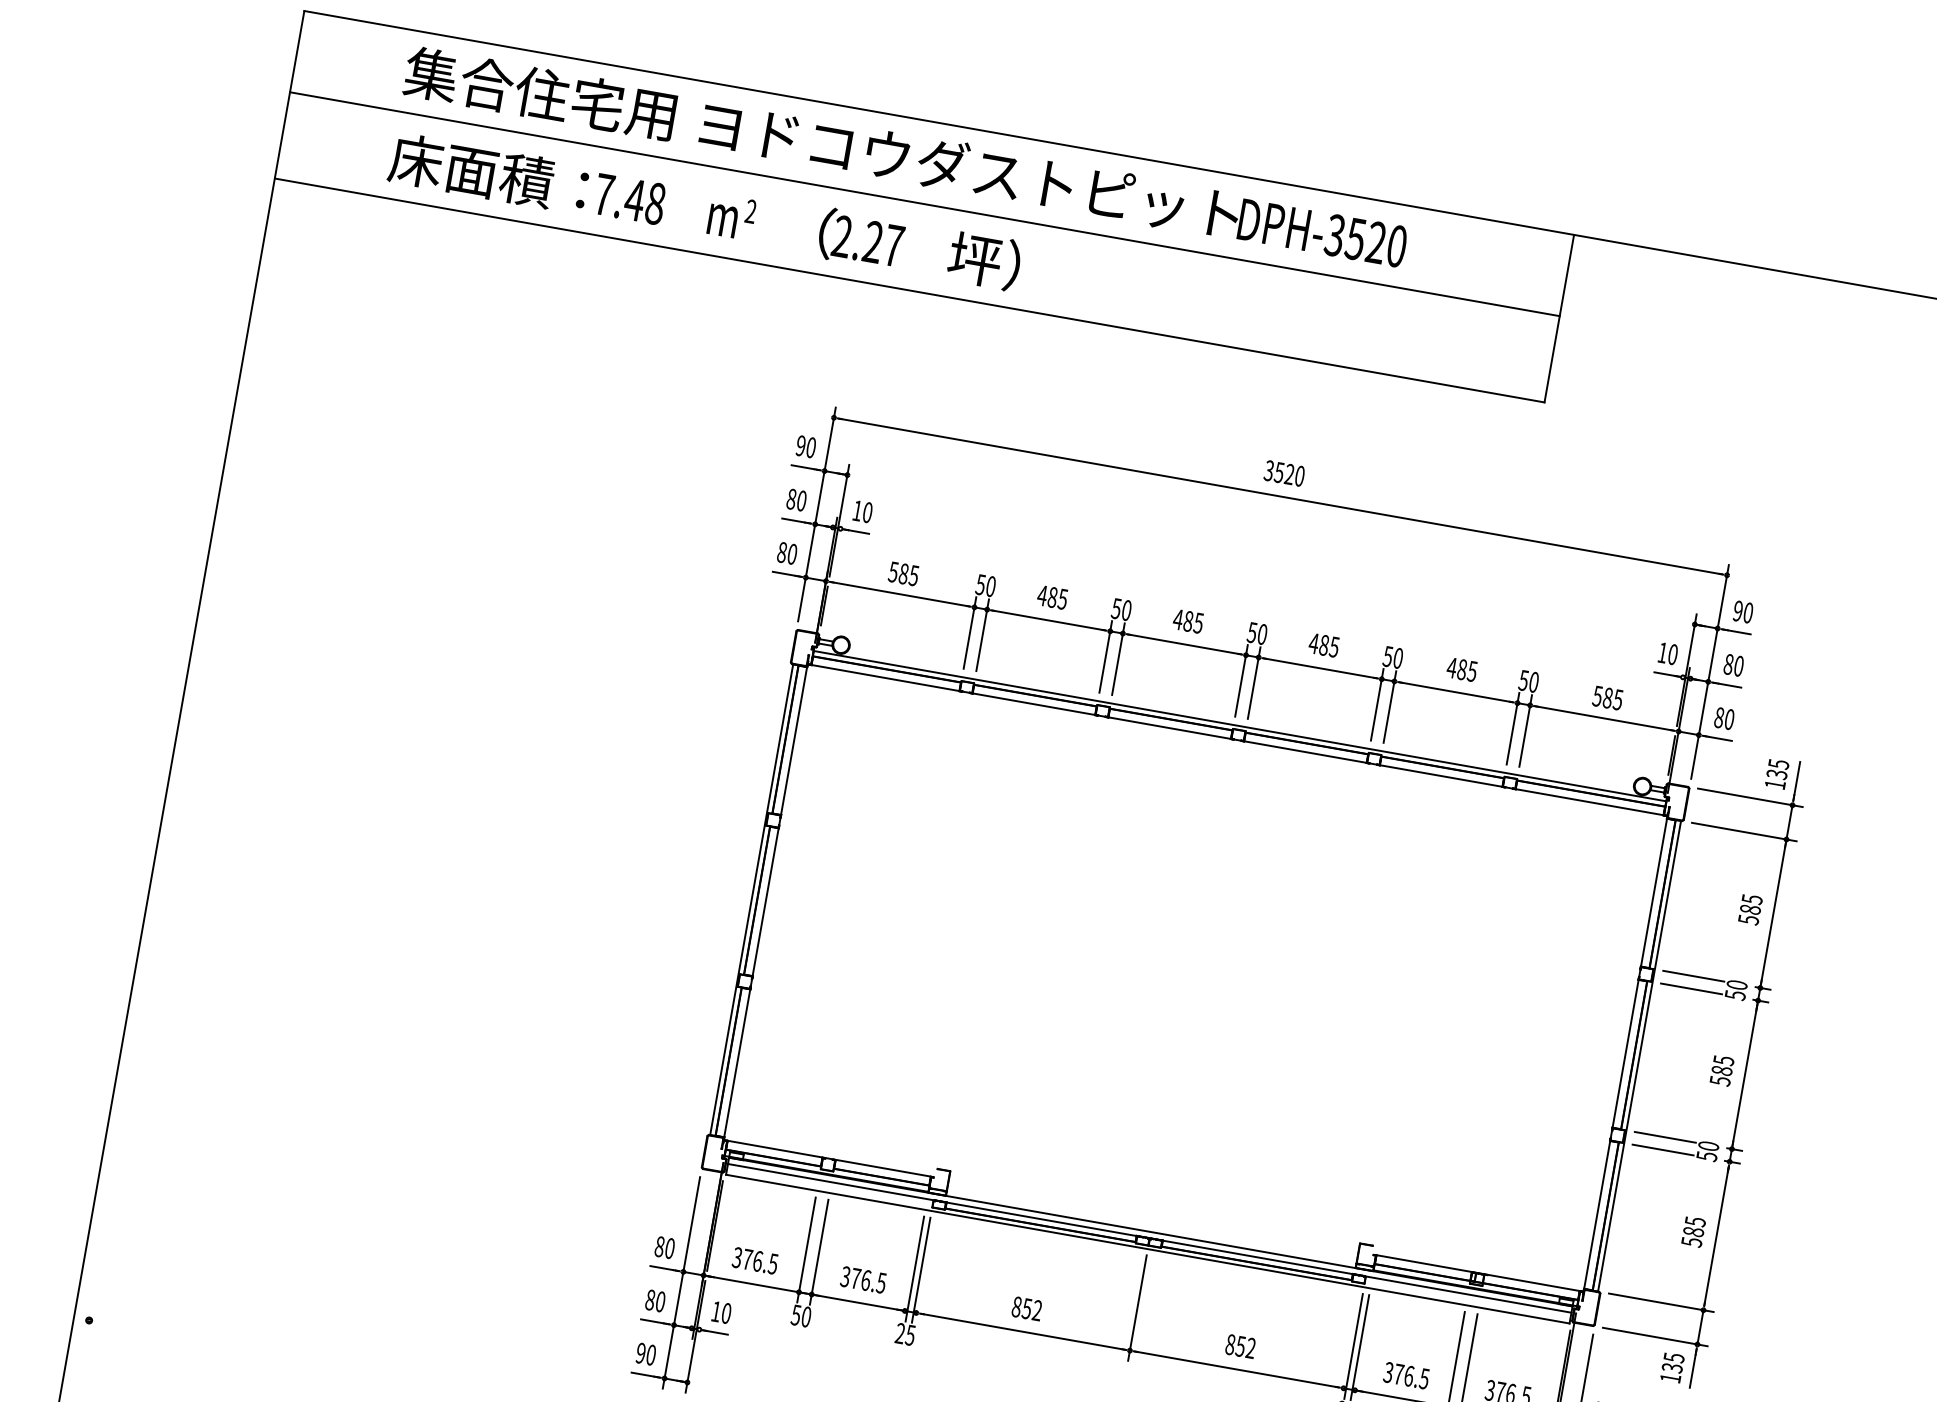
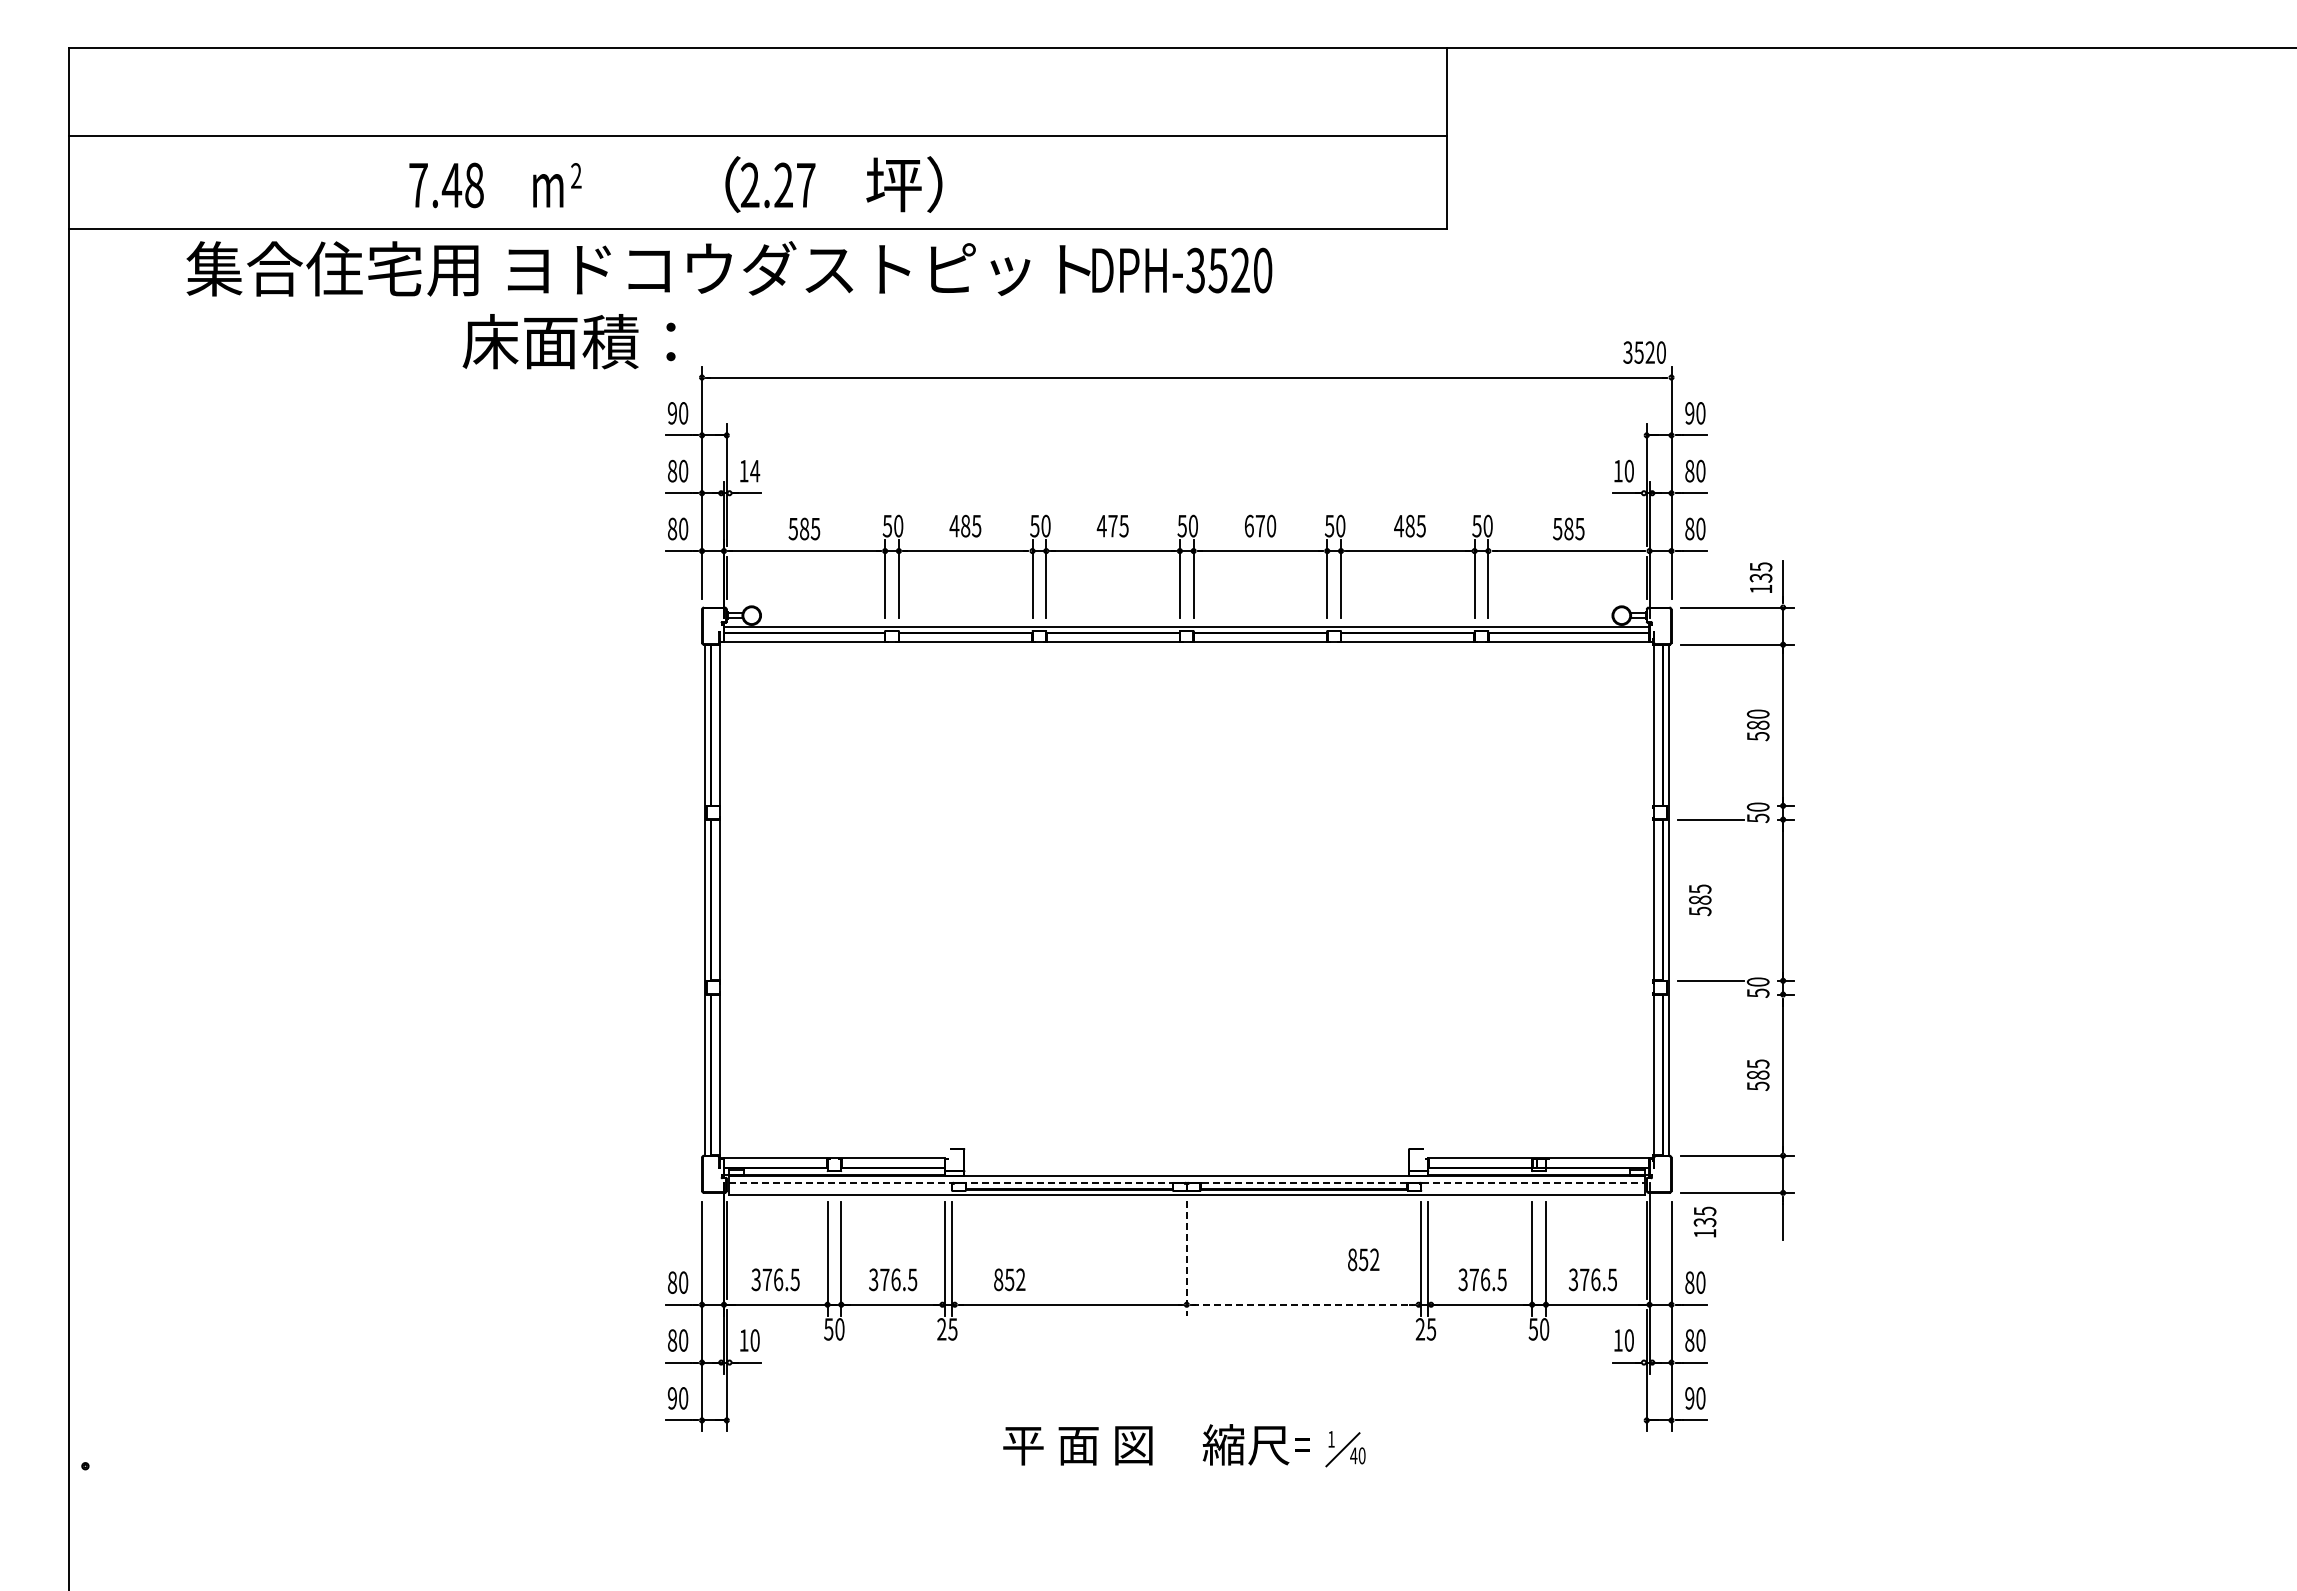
text: (905, 157) -> (729, 268), moved
text: (488, 173) -> (568, 341), moved
text: (919, 249) -> (833, 184), moved
text: (1284, 473) -> (1644, 352), moved
text: (868, 512) -> (755, 470), 10 -> 14
text: (1188, 620) -> (1112, 525), 485 -> 475
text: (1324, 644) -> (1260, 525), 485 -> 670
text: (1751, 898) -> (1757, 713), 585 -> 580
line: (1693, 975) -> (1710, 805), removed
text: (1722, 1071) -> (1700, 900), moved
line: (1662, 1149) -> (1710, 994), removed
line: (1149, 1237) -> (1186, 1182), solid -> dashed
text: (1026, 1308) -> (1009, 1279), moved
line: (1137, 1308) -> (1186, 1259), solid -> dashed
text: (1240, 1346) -> (1363, 1259), moved
text: (1671, 1367) -> (1704, 1221), moved
line: (1237, 1369) -> (1303, 1304), solid -> dashed

